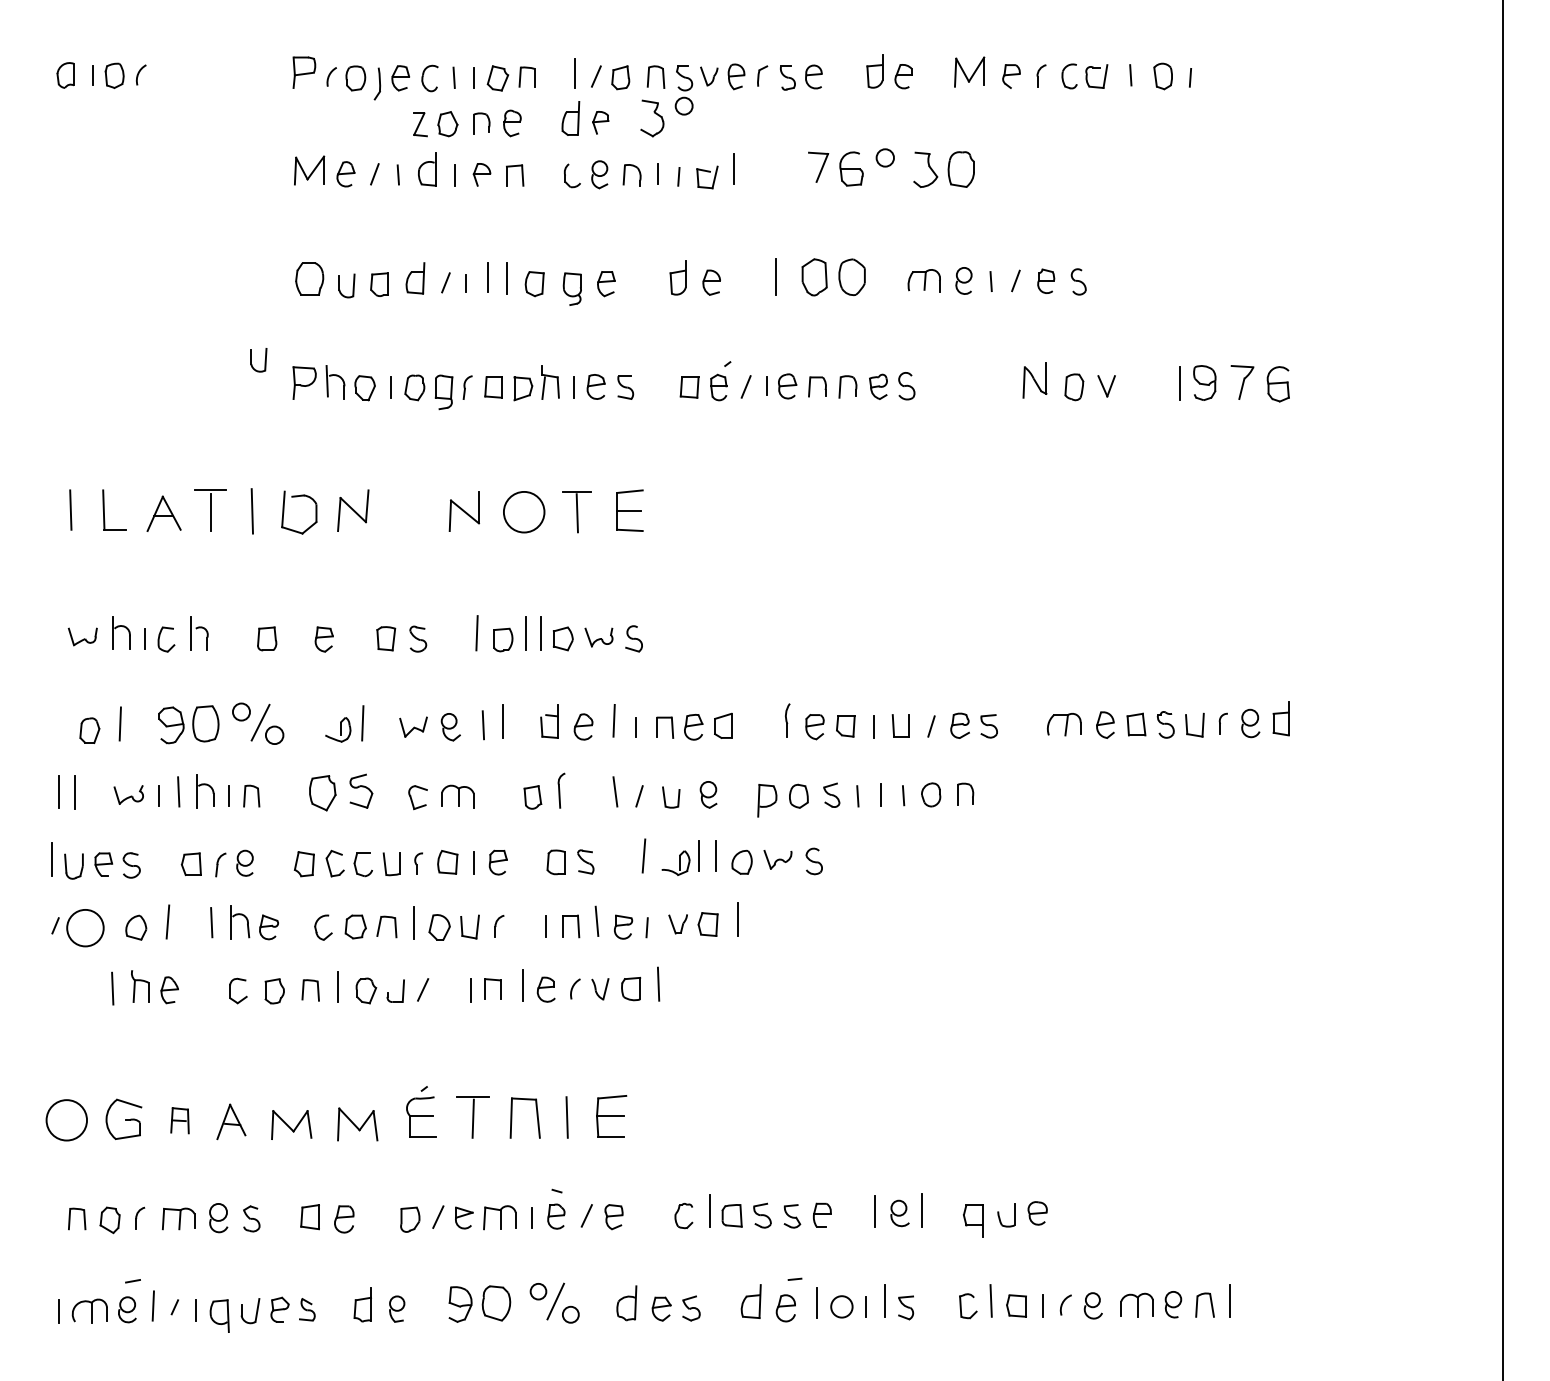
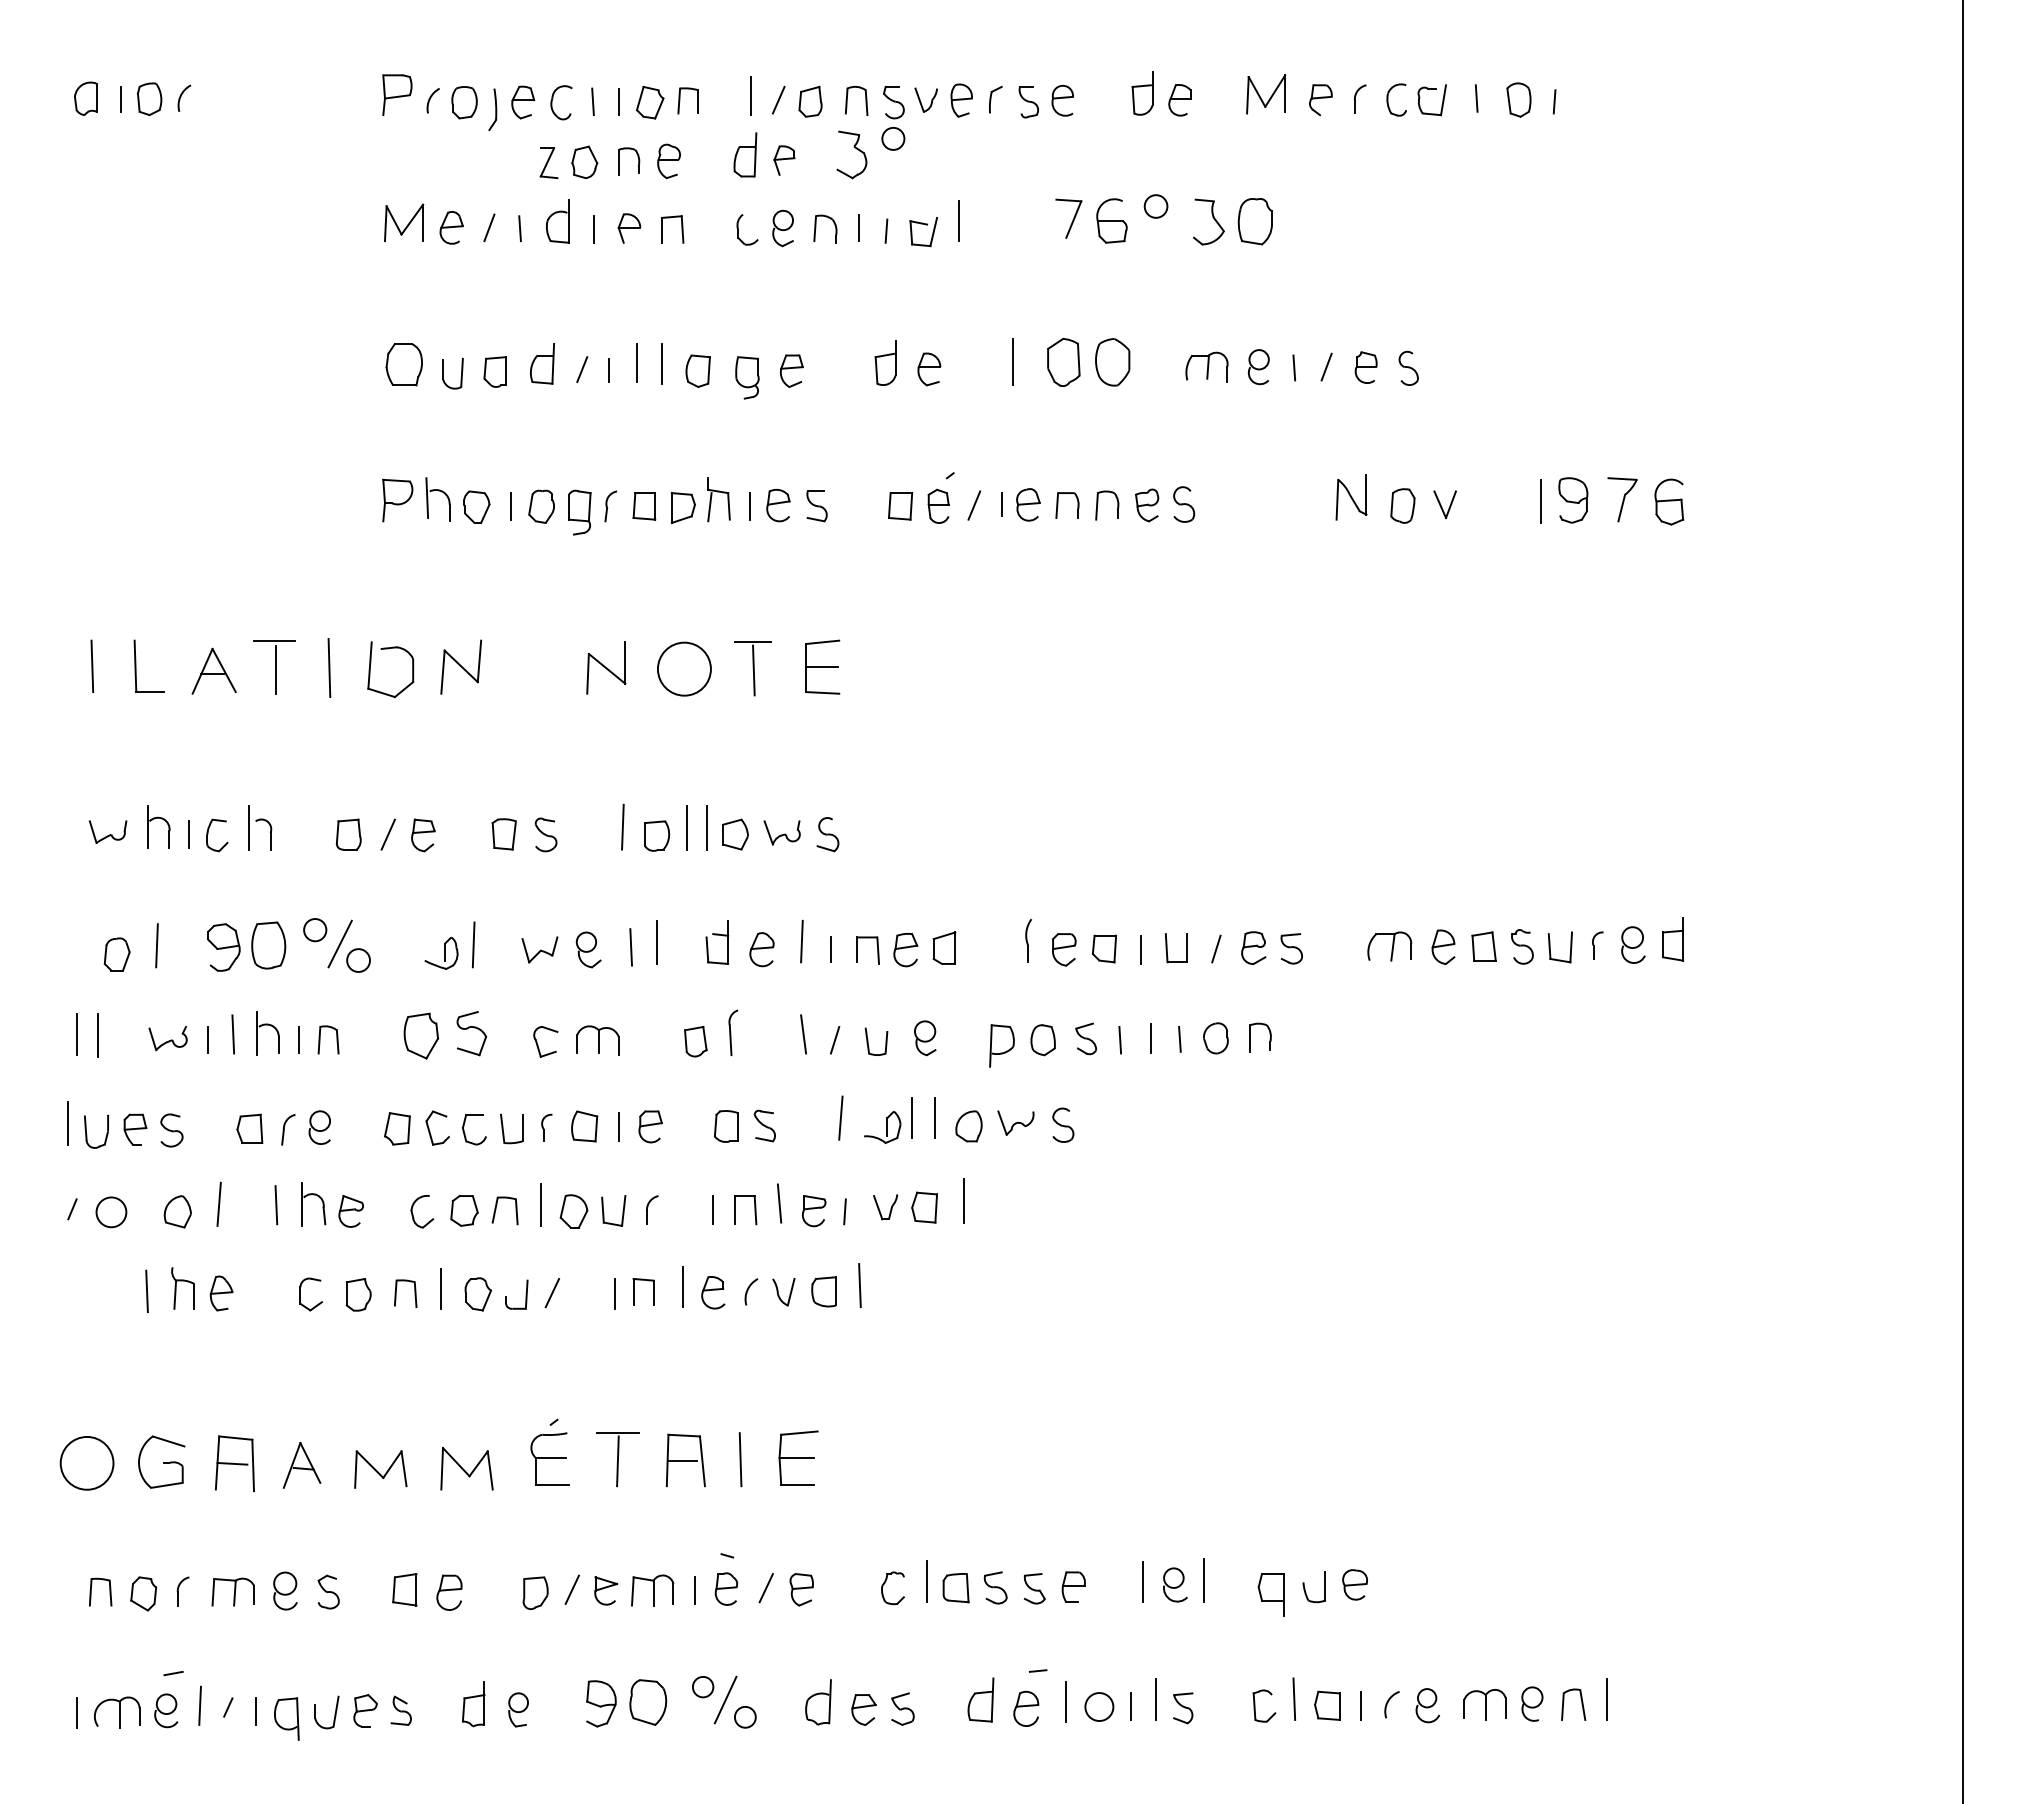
part: (264, 363) -> (345, 474), removed
line: (296, 638) -> (387, 834), added
circle: (85, 928) -> (111, 1212), size x0.62
line: (522, 1118) -> (682, 1461), added
part: (179, 1120) -> (234, 1463), size x1.67

